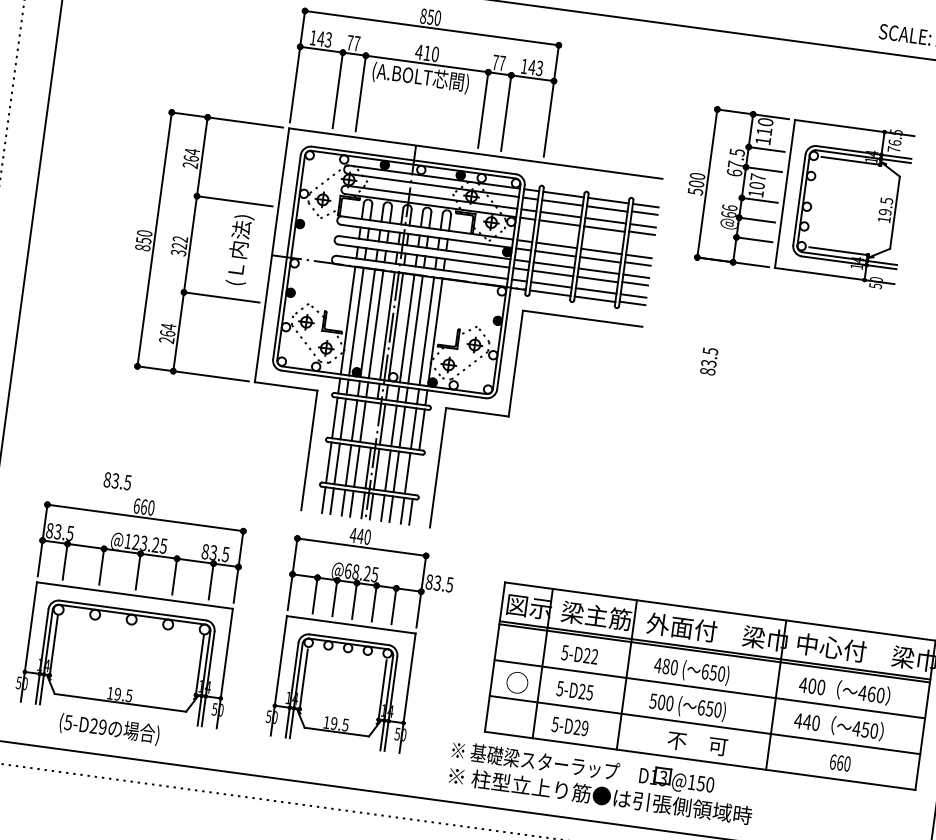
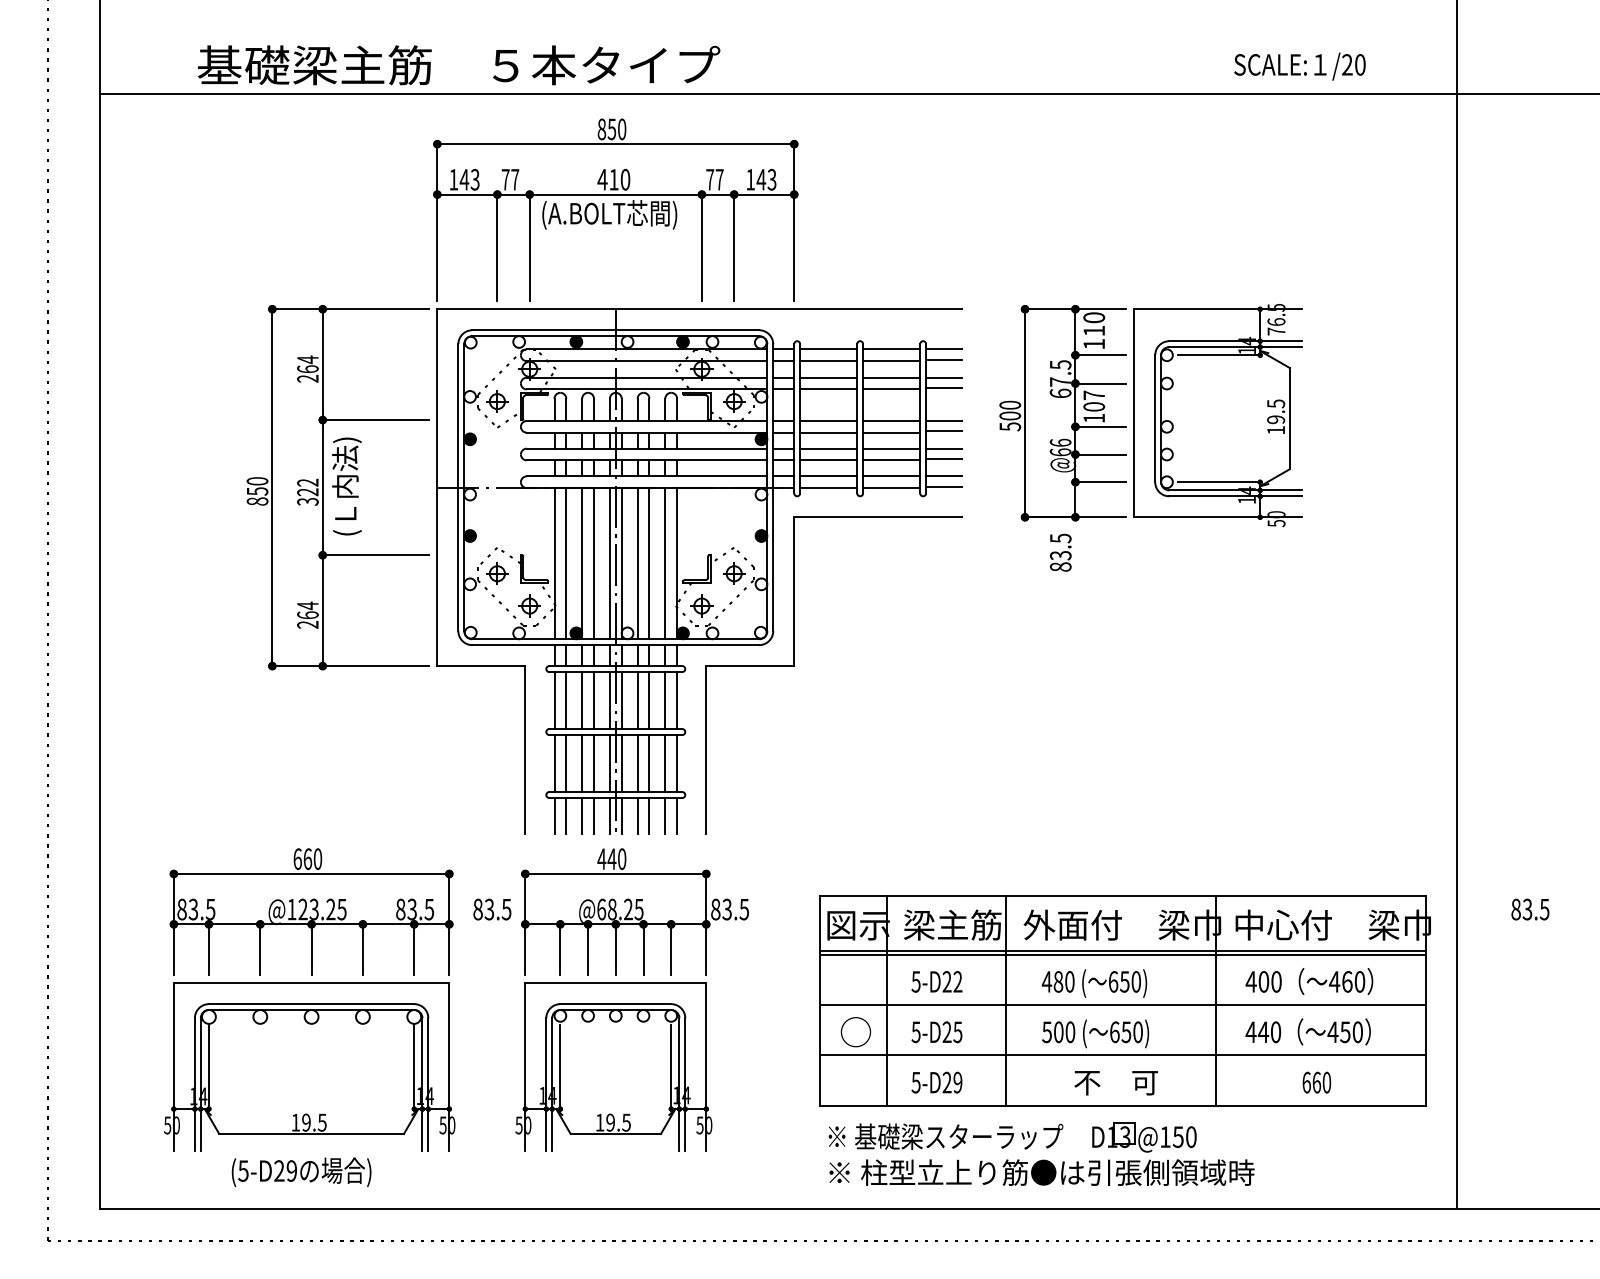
part: (796, 197) -> (1150, 415), moved
text: (239, 250) -> (346, 486), moved
line: (373, 423) -> (609, 700), added
line: (416, 474) -> (677, 763), added
text: (117, 481) -> (492, 909), moved
part: (602, 786) -> (1042, 1159), moved

